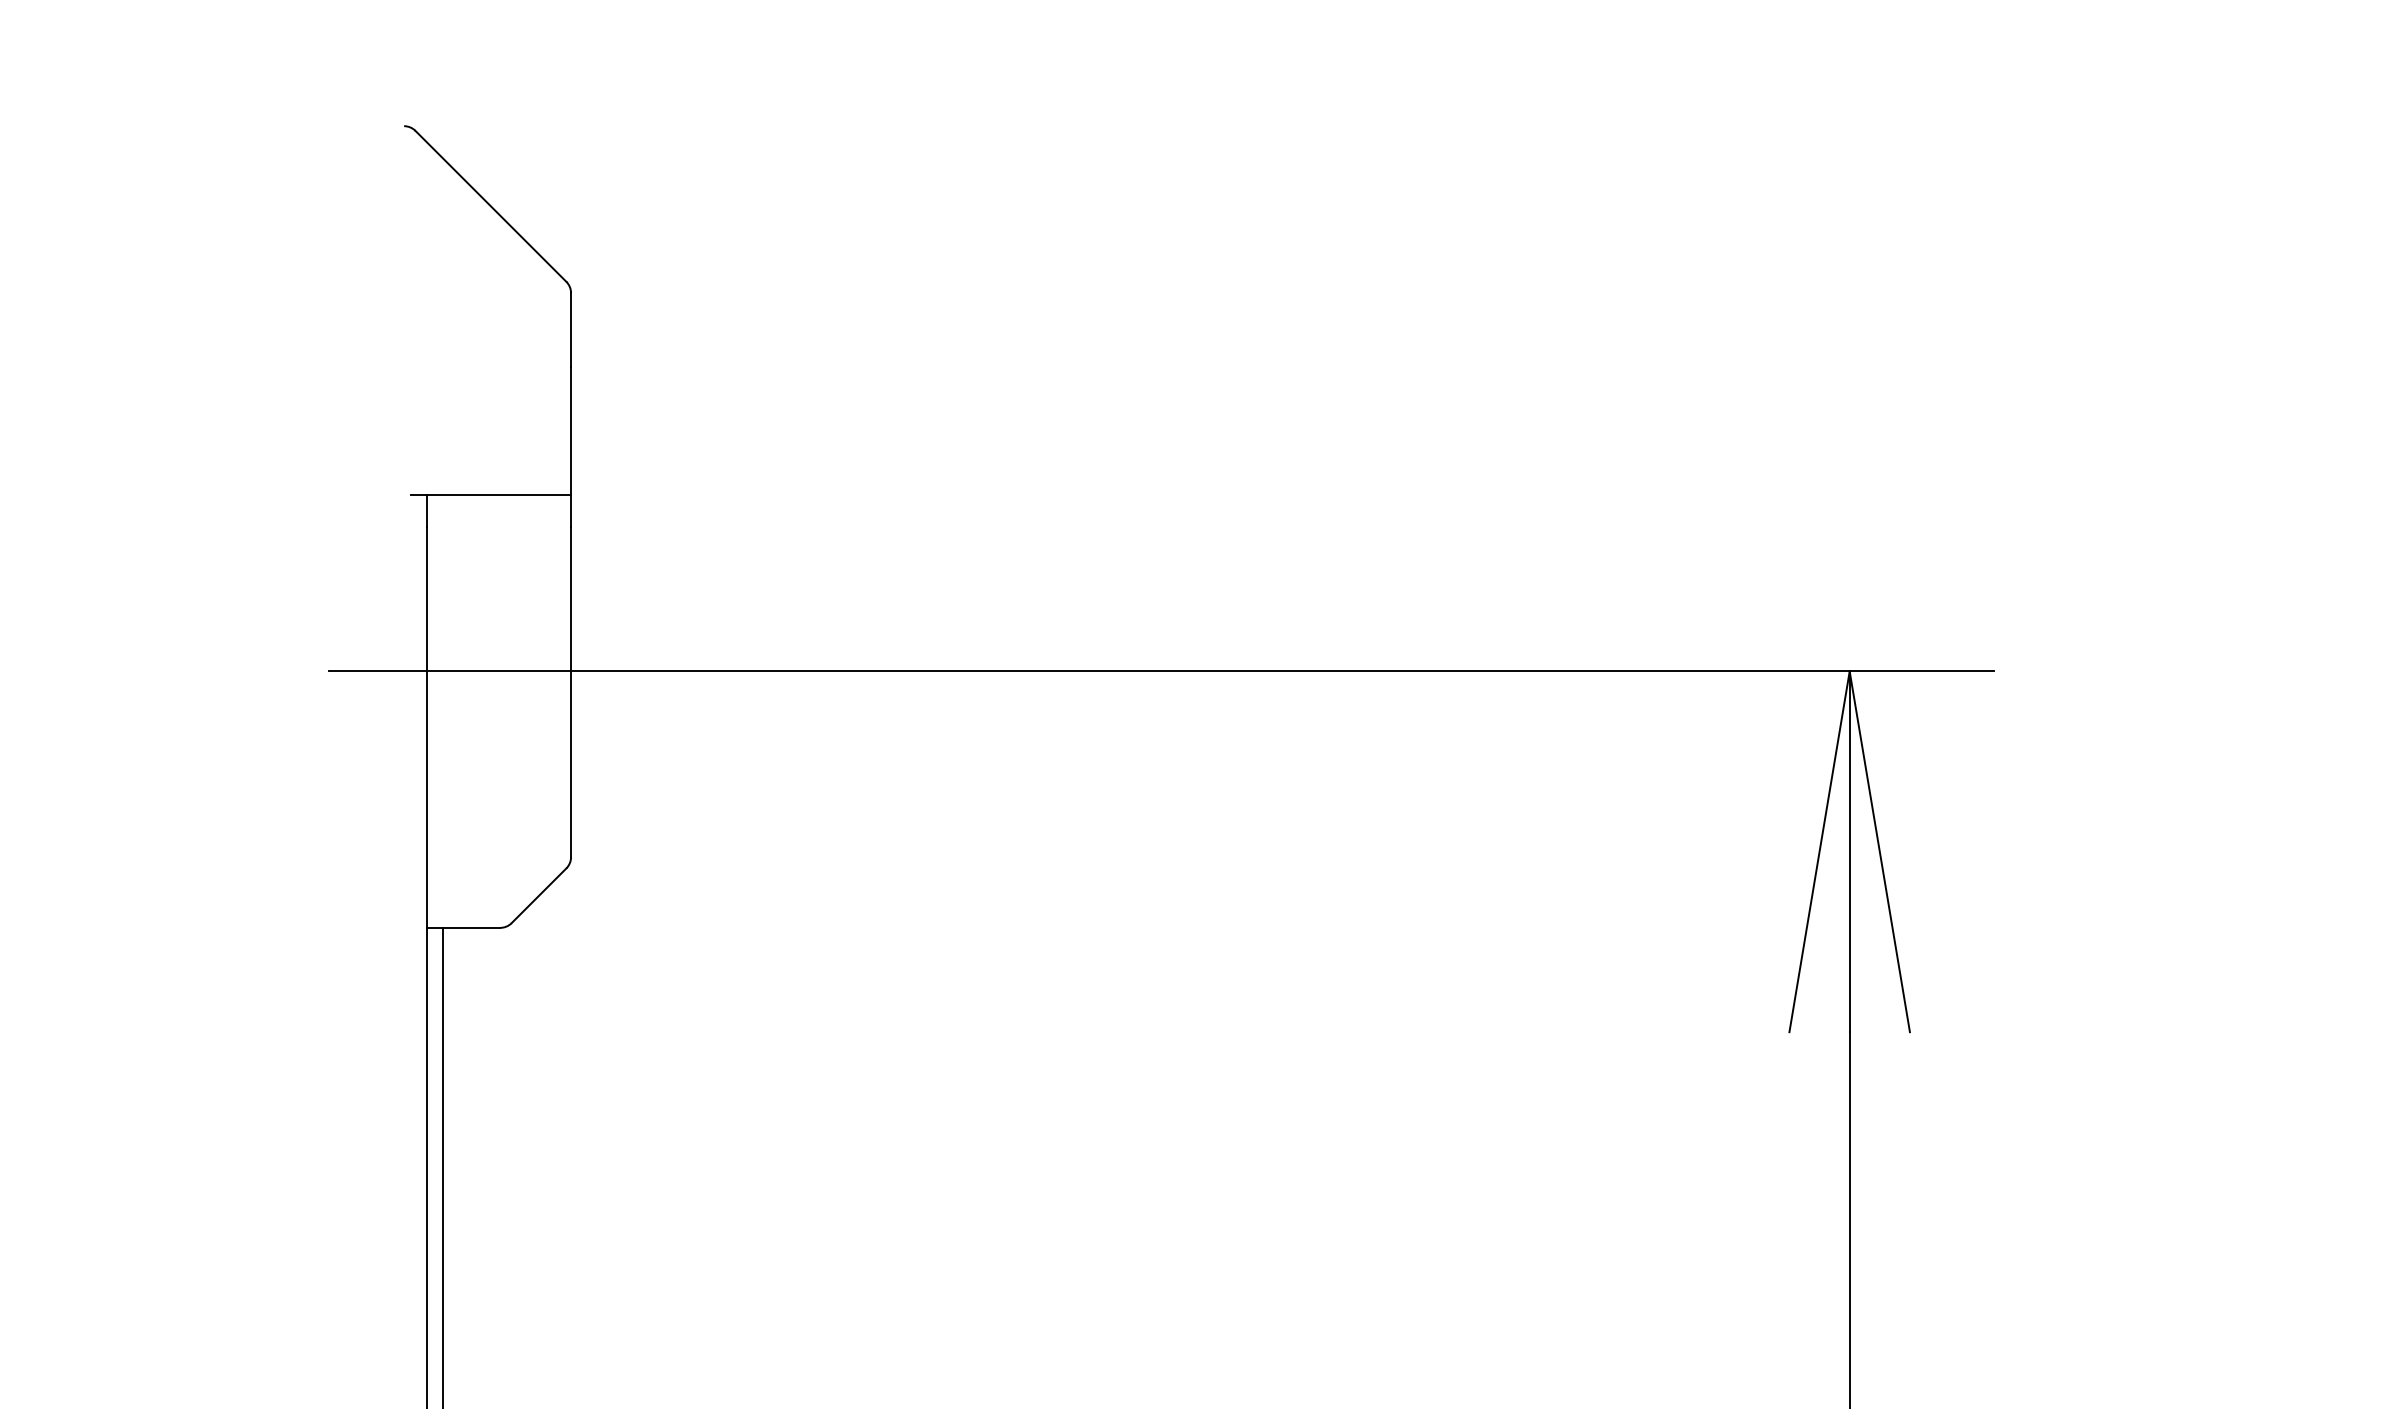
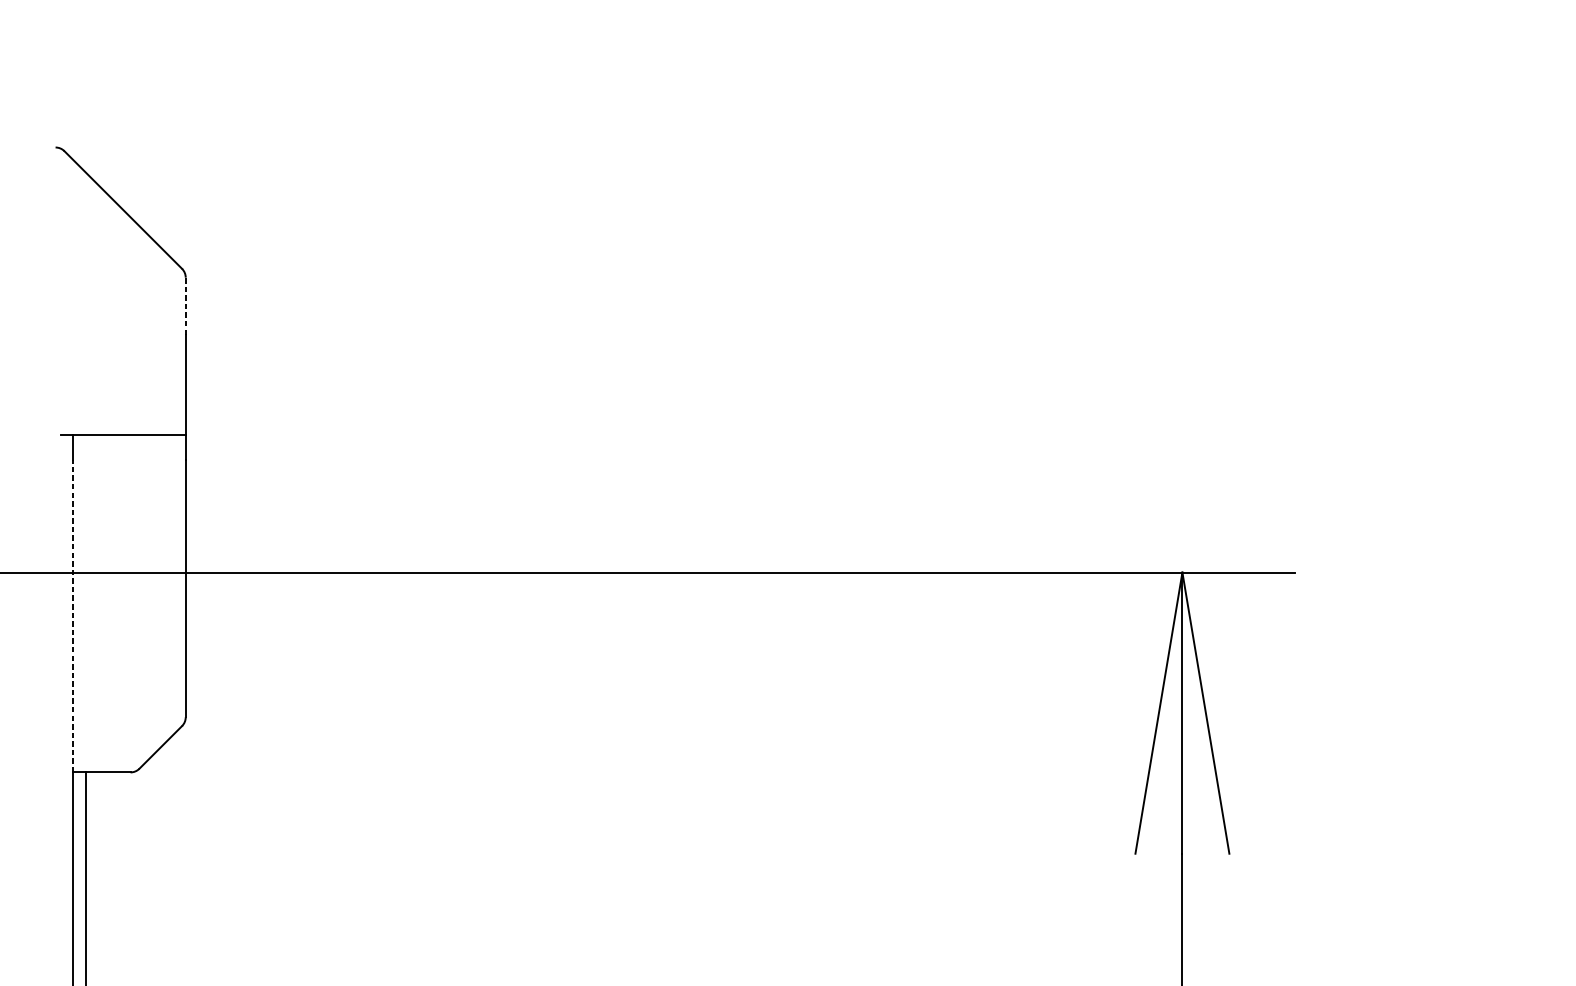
line: (571, 329) -> (186, 305), solid -> dashed
line: (426, 726) -> (73, 615), solid -> dashed

